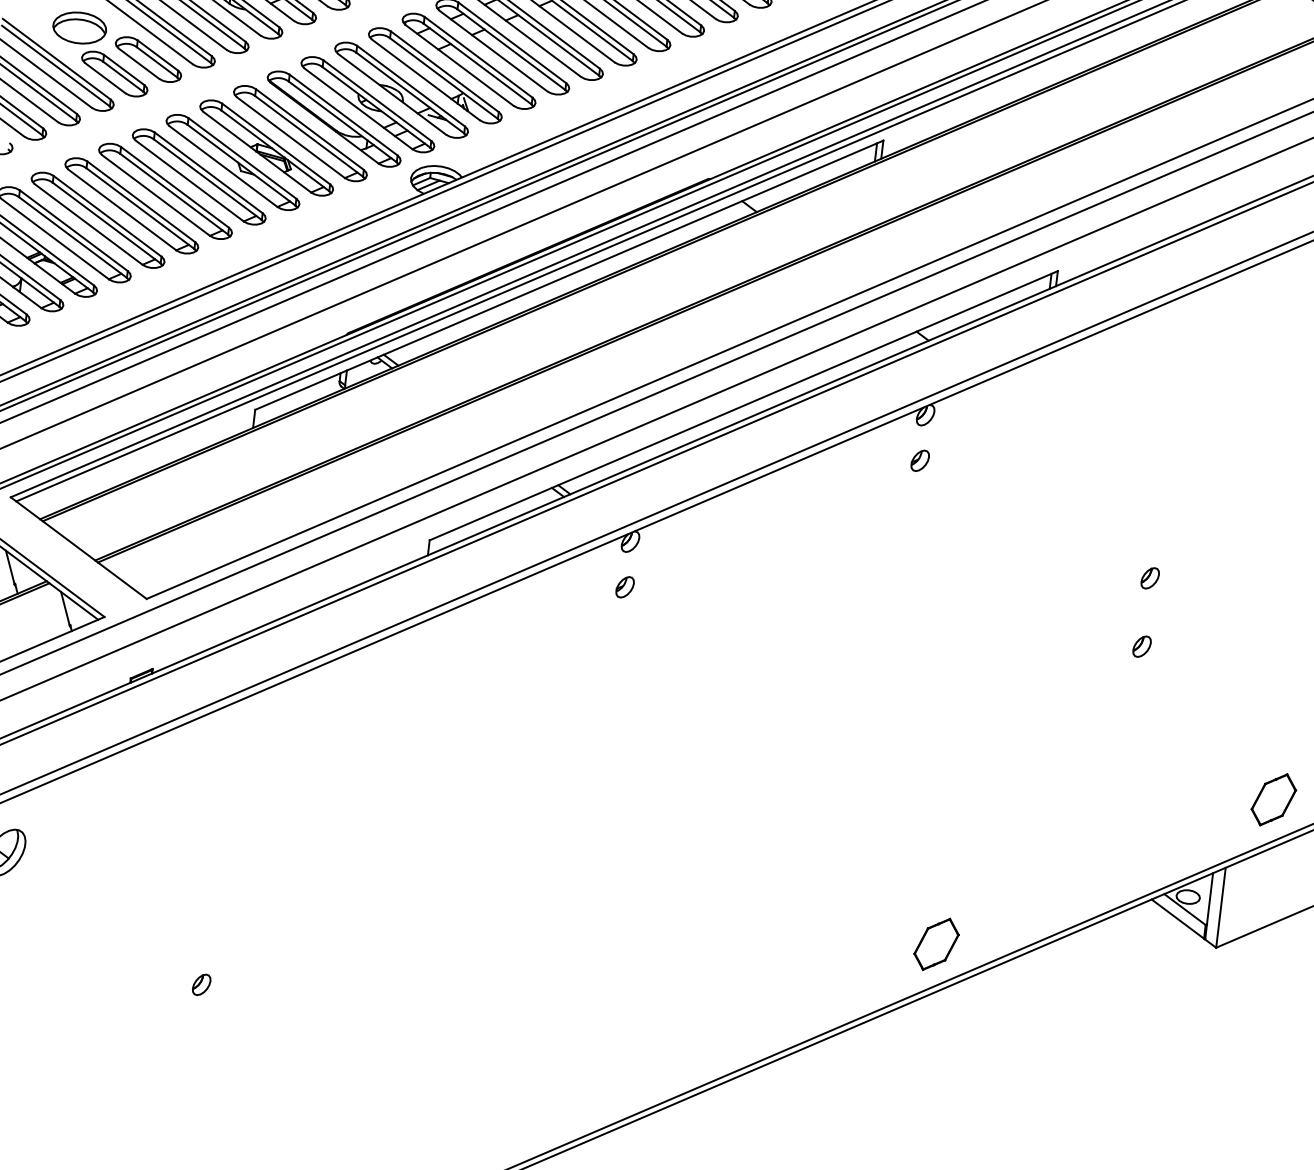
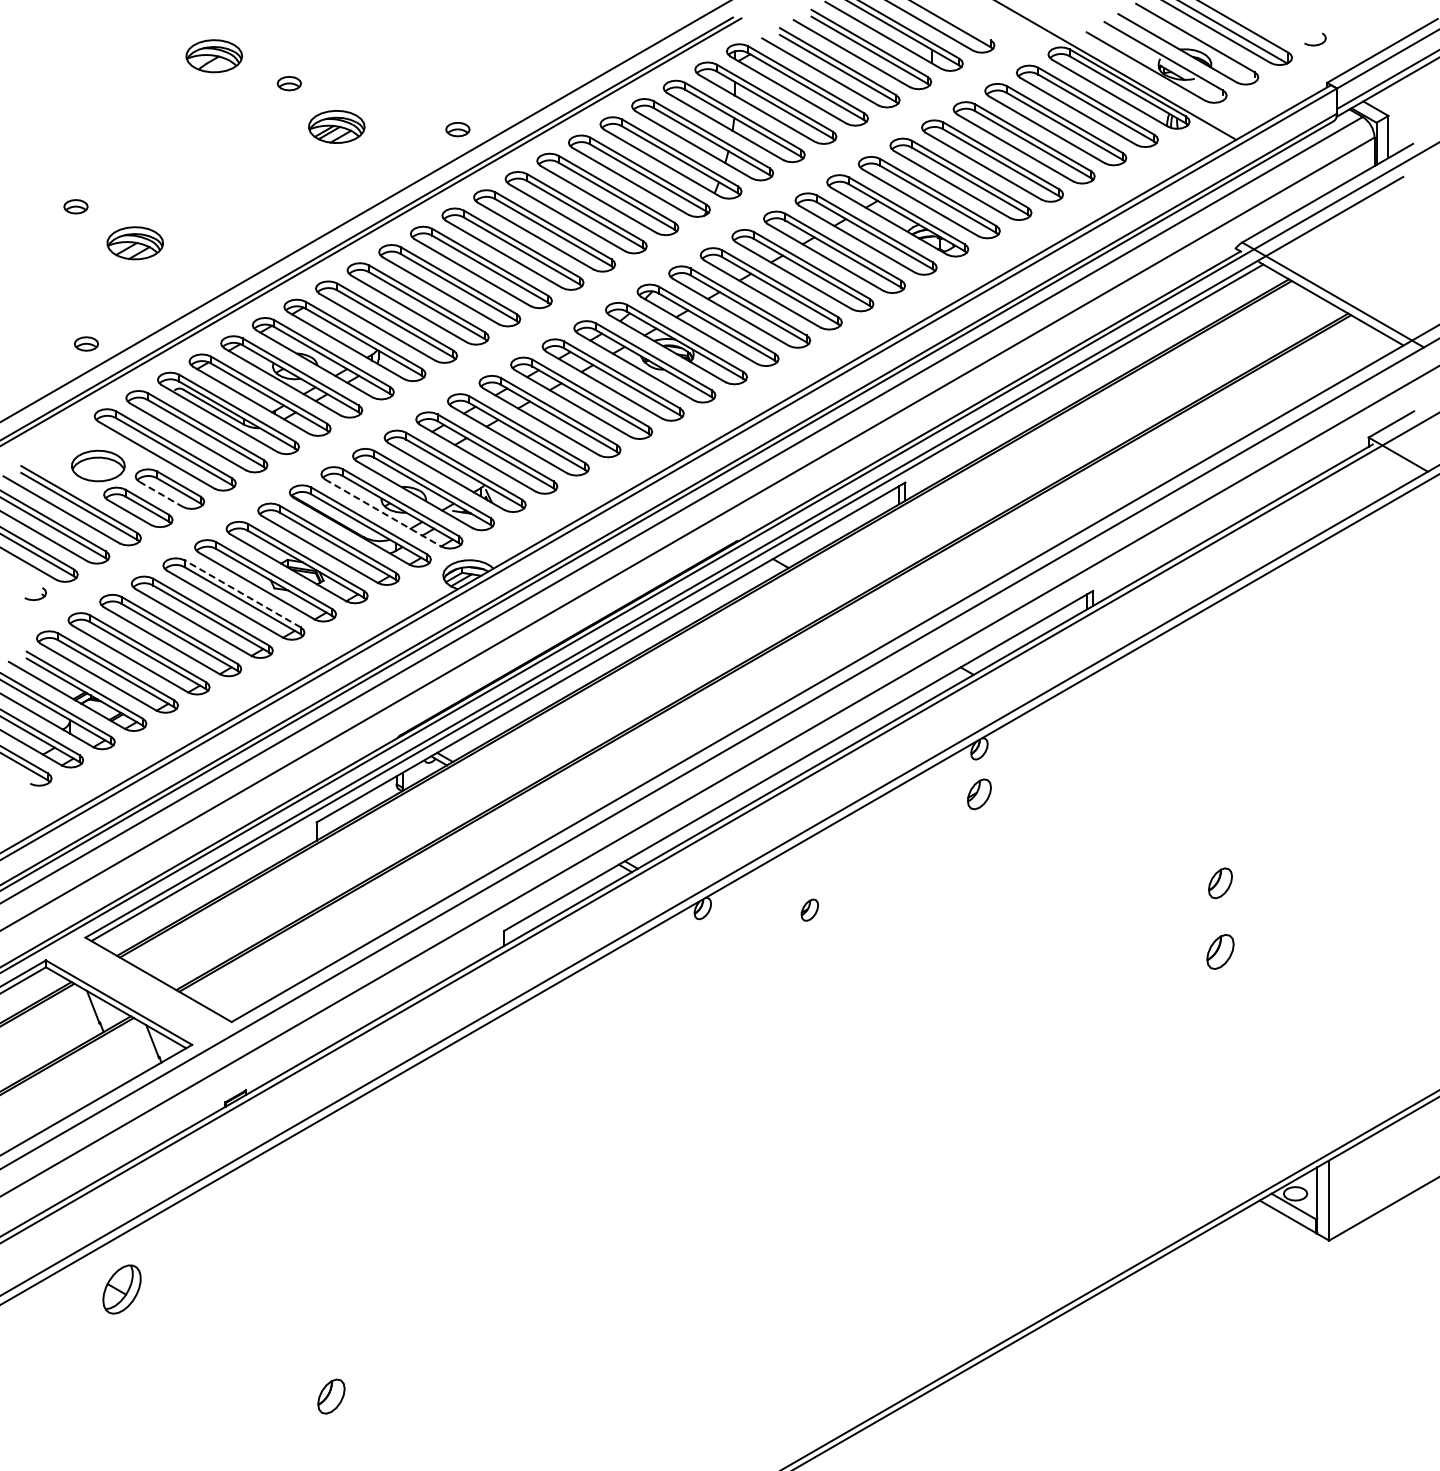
line: (139, 63) -> (161, 494), solid -> dashed
line: (358, 109) -> (383, 513), solid -> dashed
line: (208, 172) -> (242, 593), solid -> dashed
part: (920, 460) -> (979, 794), size x1.4
part: (1150, 578) -> (1220, 883), size x1.4
part: (624, 586) -> (809, 909), moved
part: (1142, 646) -> (1220, 951), size x1.6
part: (1273, 799) -> (1368, 1087), removed
part: (936, 943) -> (1052, 1269), removed
part: (201, 984) -> (331, 1396), size x1.6

